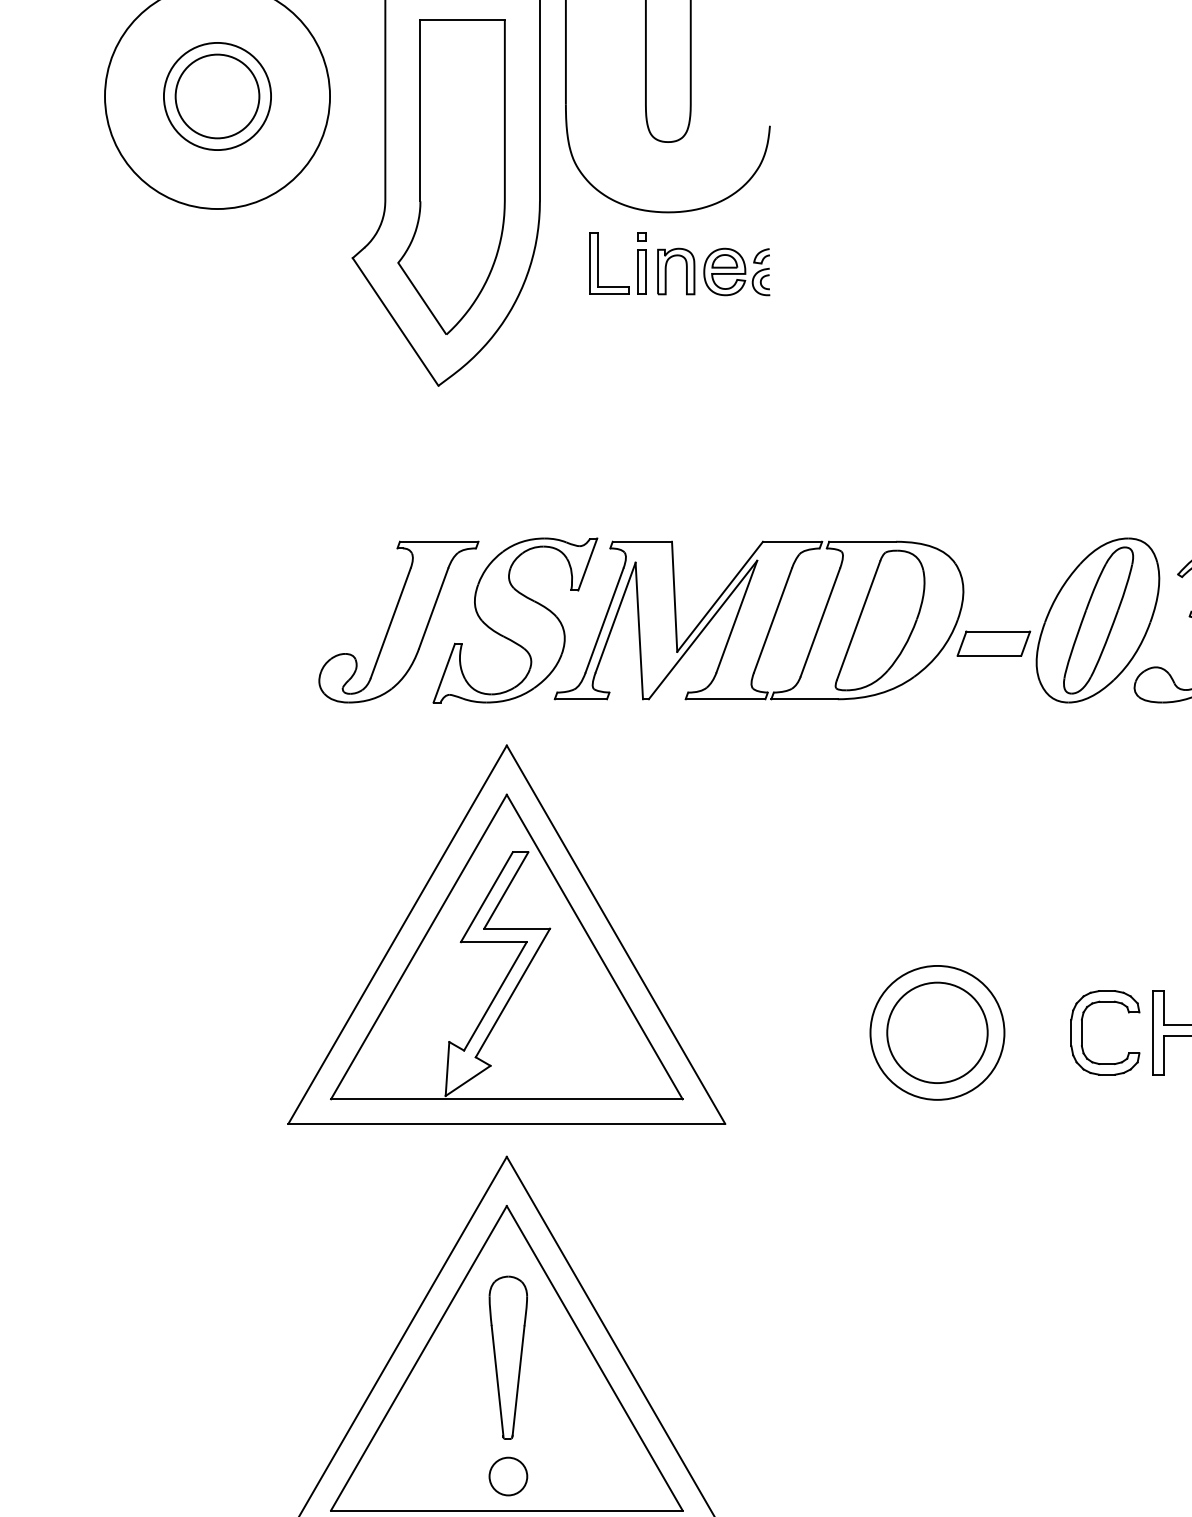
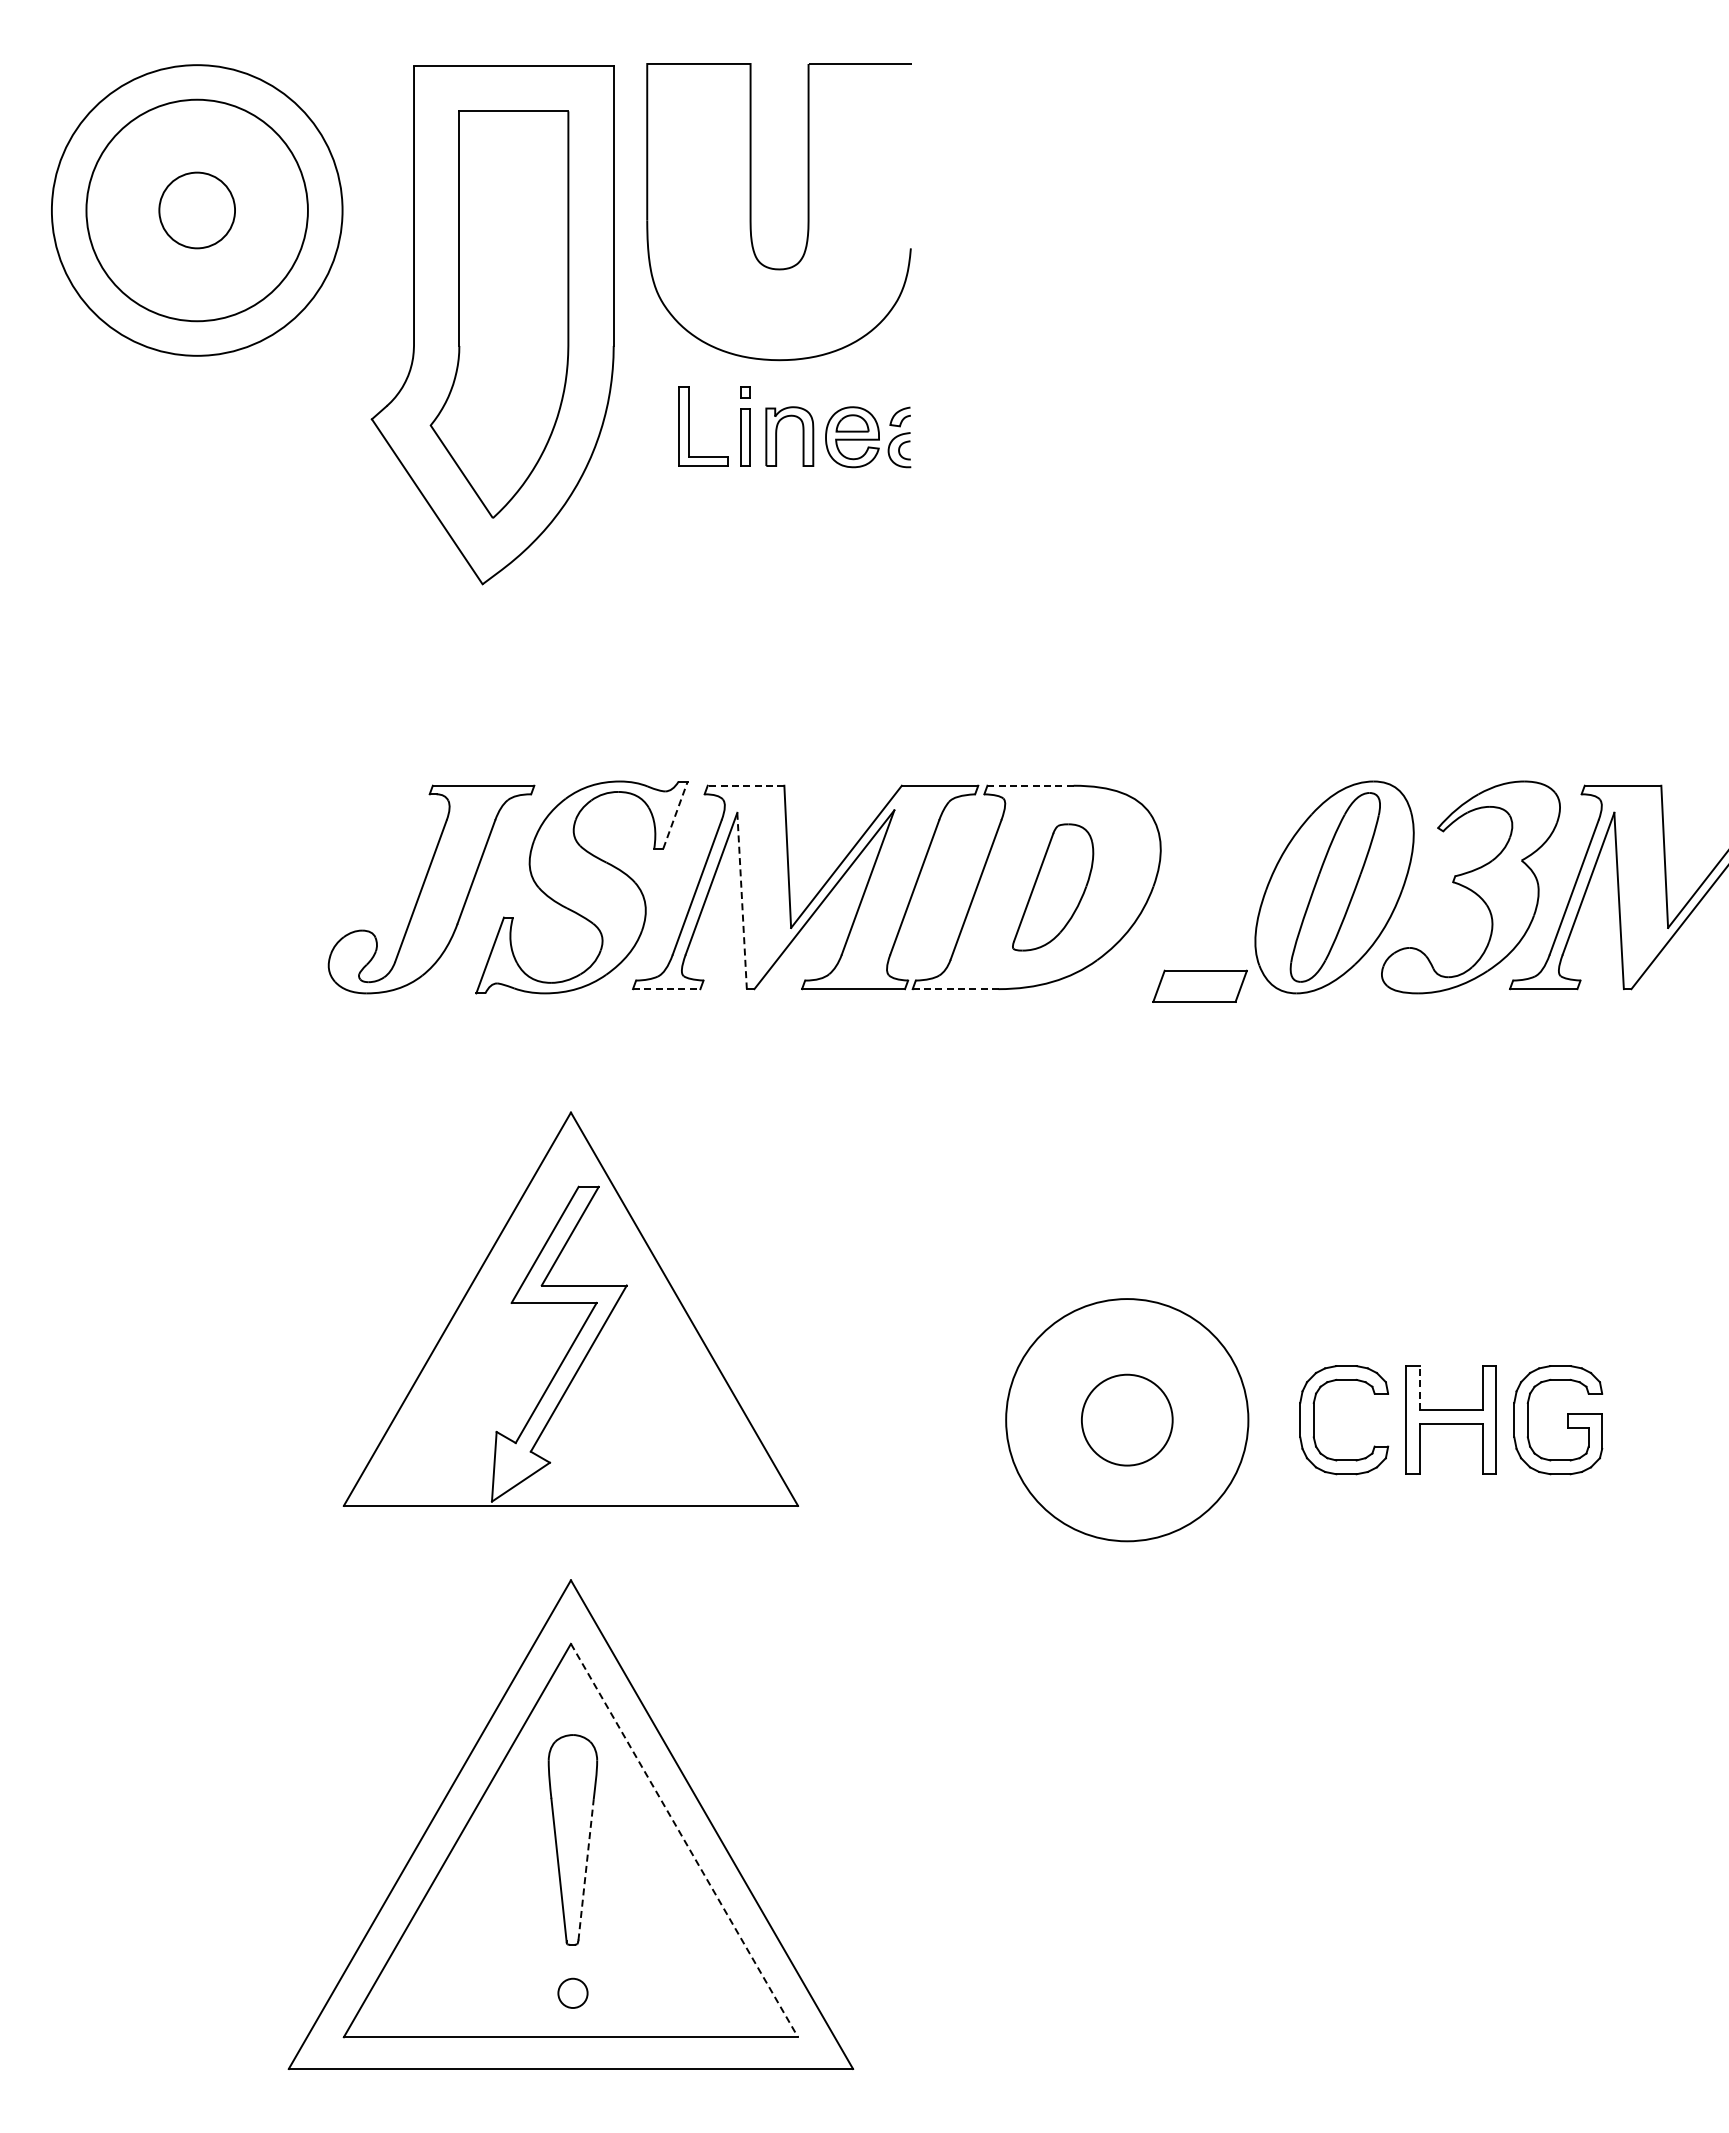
circle: (217, 96) -> (197, 210), size x0.7
circle: (217, 96) -> (197, 210), size x1.6
line: (641, 541) -> (745, 785), solid -> dashed
line: (862, 541) -> (1030, 785), solid -> dashed
line: (587, 564) -> (675, 815), solid -> dashed
part: (879, 620) -> (1052, 887), size x0.7
line: (639, 631) -> (742, 901), solid -> dashed
part: (993, 643) -> (1199, 985), moved
line: (580, 699) -> (666, 989), solid -> dashed
line: (804, 699) -> (955, 989), solid -> dashed
part: (506, 934) -> (570, 1292), removed
line: (1163, 1007) -> (1419, 1387), solid -> dashed
circle: (936, 1032) -> (1126, 1419), size x1.4
circle: (937, 1033) -> (1127, 1420), size x0.7
line: (594, 1358) -> (684, 1840), solid -> dashed
line: (518, 1380) -> (586, 1869), solid -> dashed
circle: (508, 1476) -> (572, 1993), size x0.6

